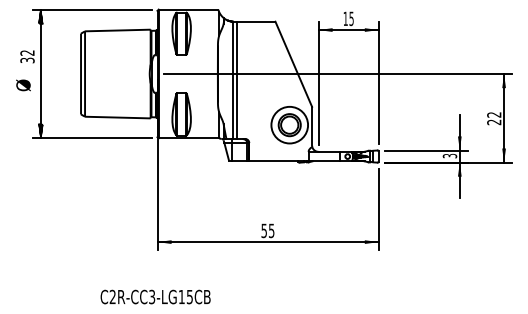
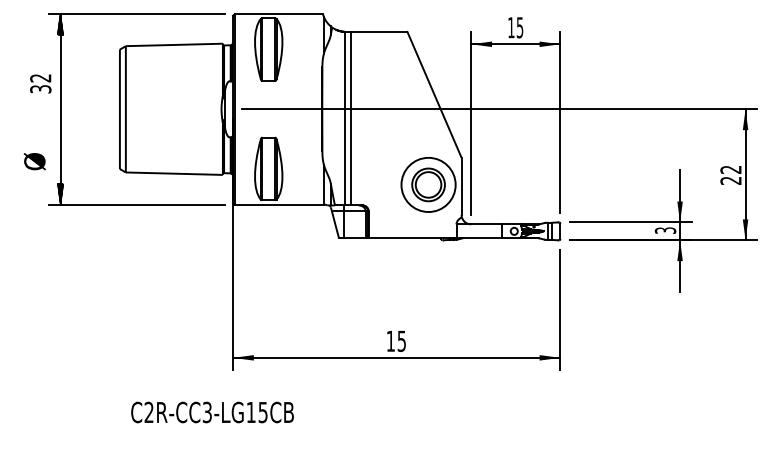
text: (23, 85) -> (34, 161), moved
text: (263, 230) -> (389, 340), 55 -> 15
text: (155, 296) -> (212, 411), moved

